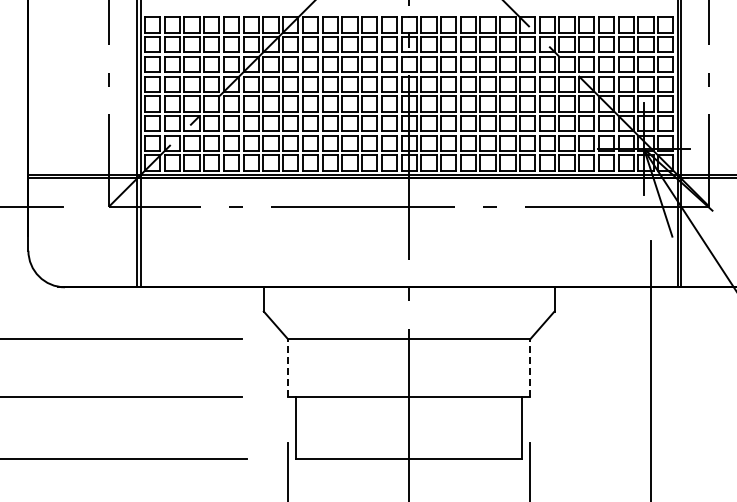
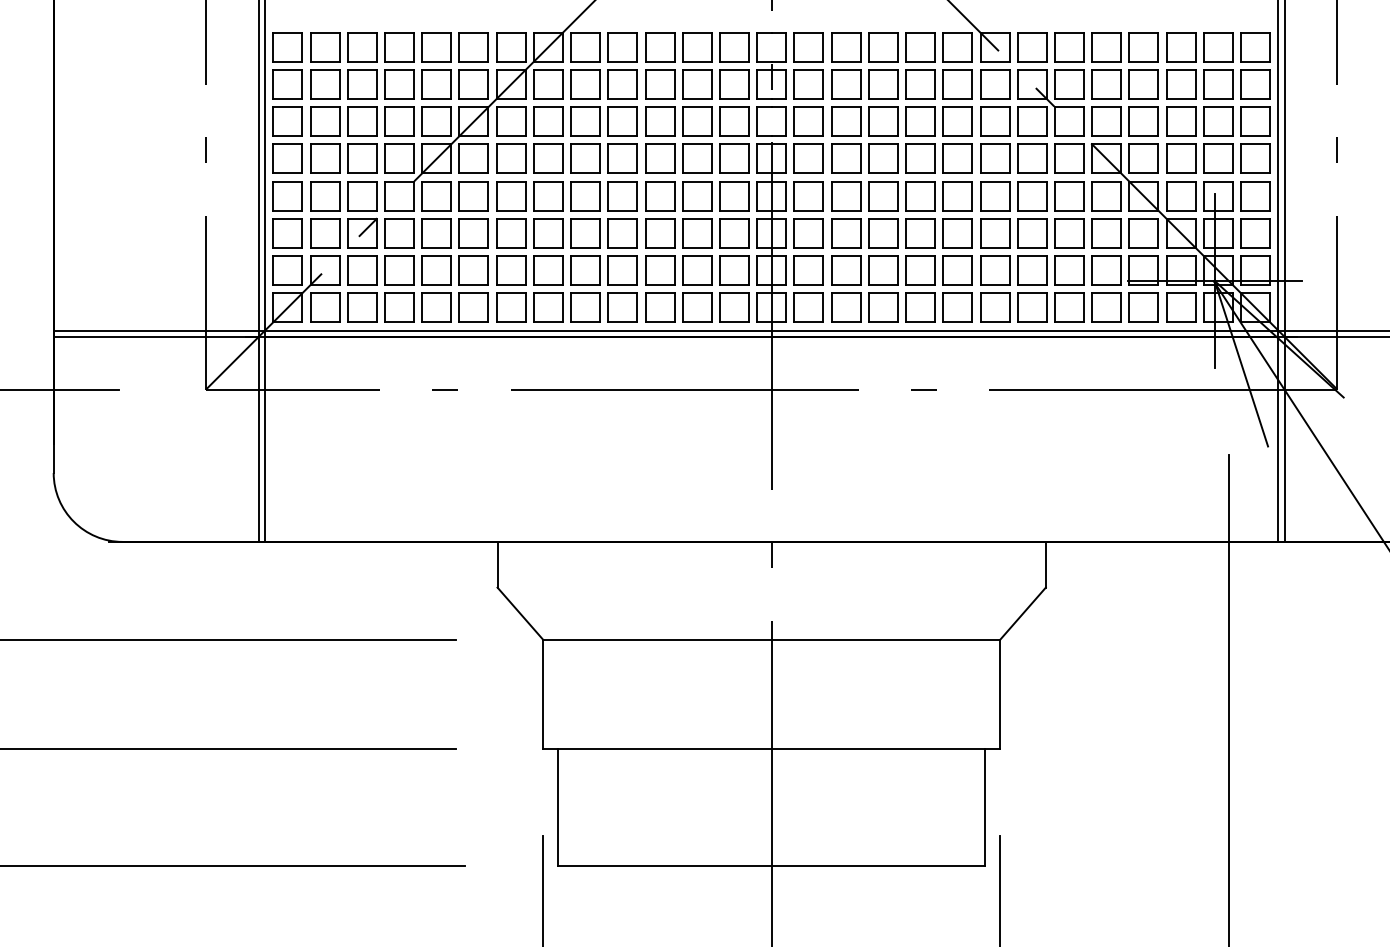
line: (288, 368) -> (544, 695), dashed -> solid
line: (530, 368) -> (1000, 695), dashed -> solid

